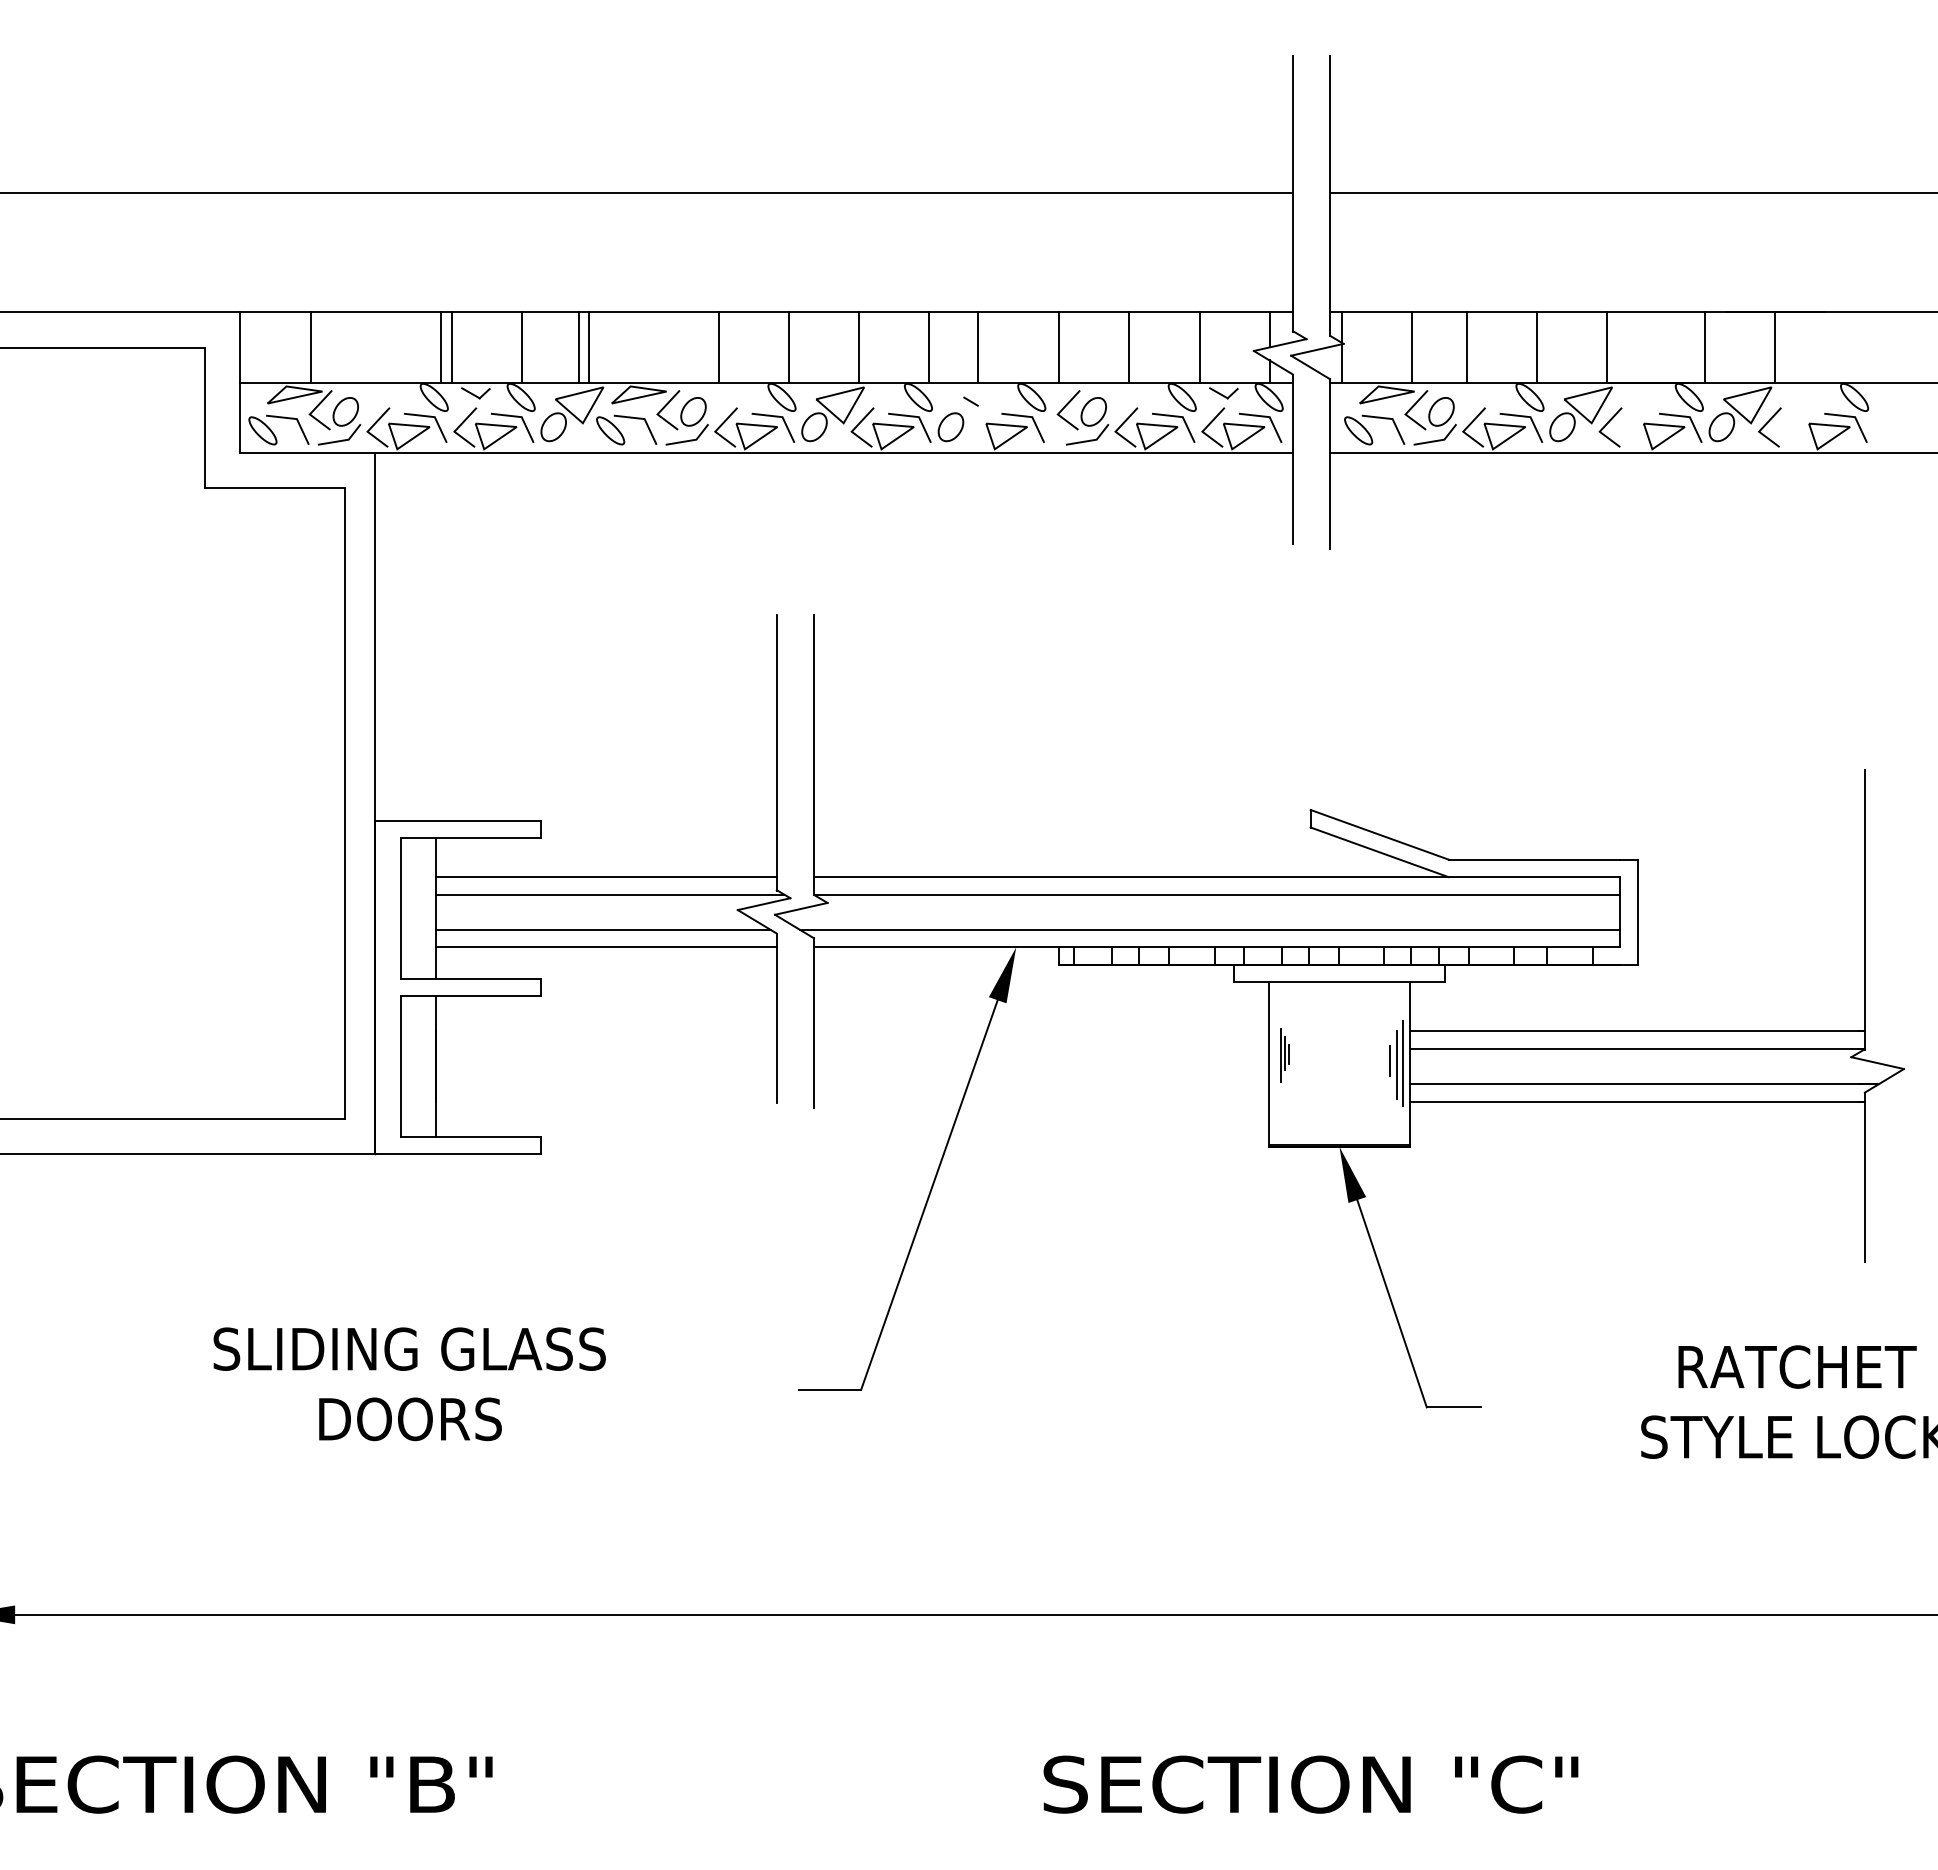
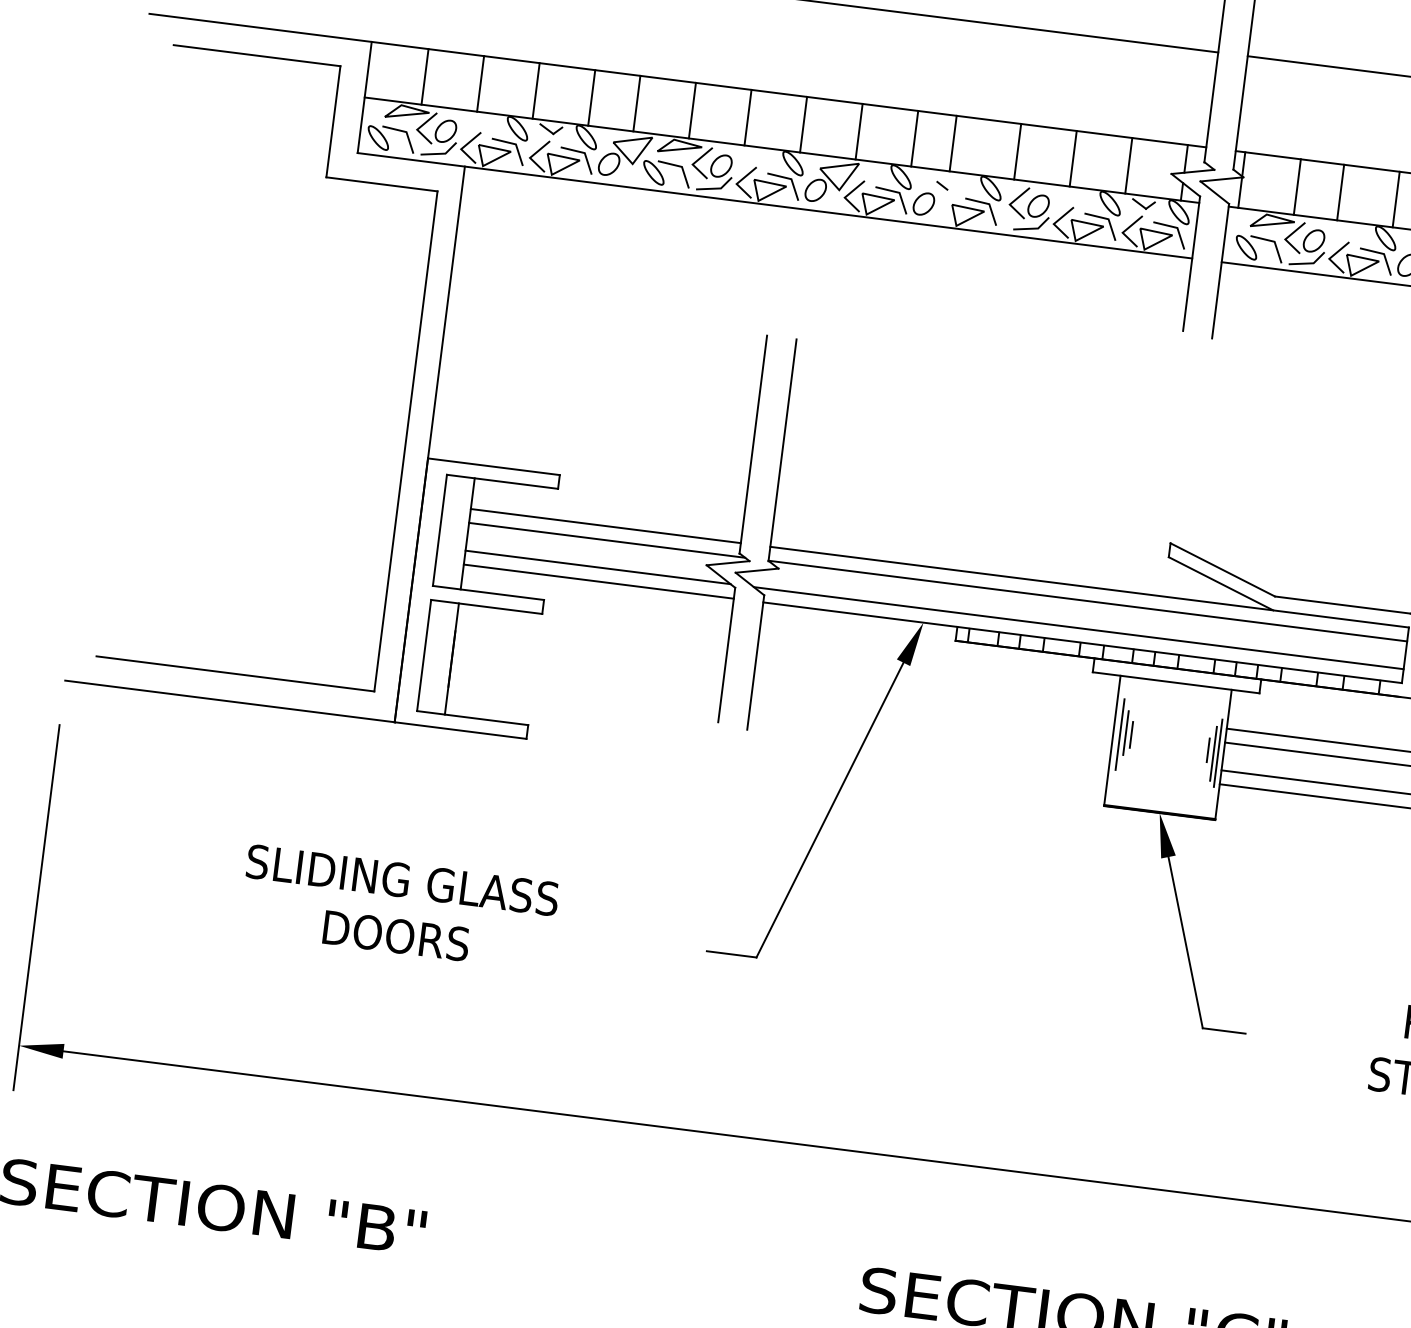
line: (441, 347) -> (480, 83), moved
line: (588, 347) -> (692, 110), moved
part: (1284, 1055) -> (1125, 735), size x1.67

